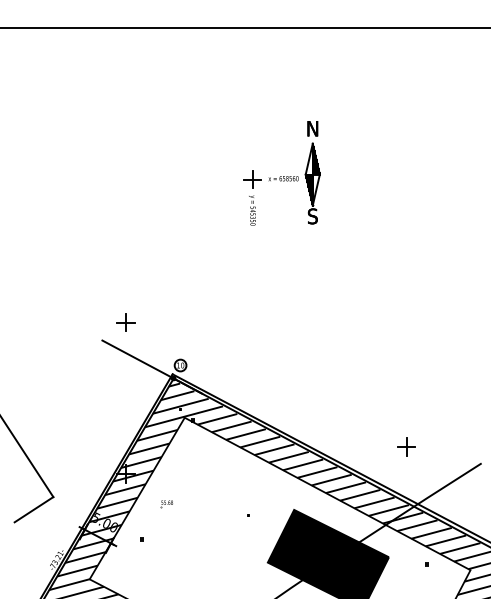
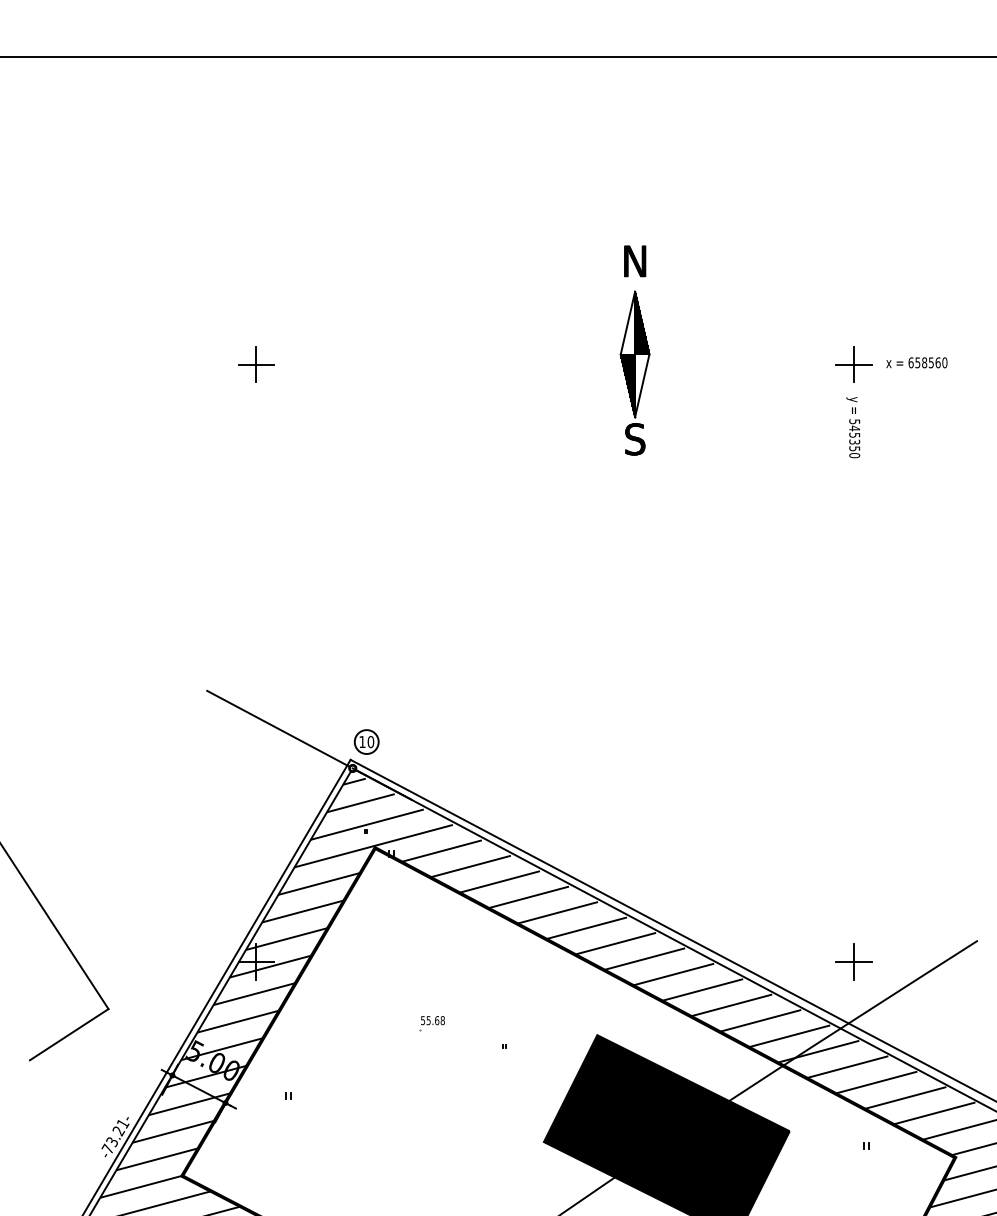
part: (270, 181) -> (890, 368), moved
part: (125, 322) -> (254, 364), moved
part: (406, 446) -> (853, 961), moved
part: (166, 504) -> (431, 1024), moved

